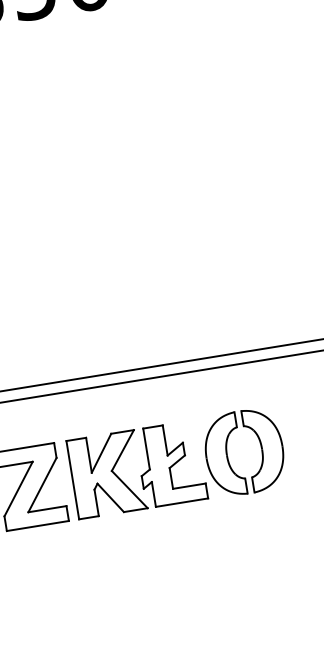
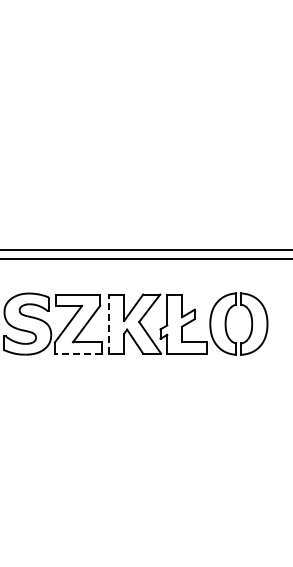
line: (73, 480) -> (109, 324), solid -> dashed
line: (36, 525) -> (77, 353), solid -> dashed

